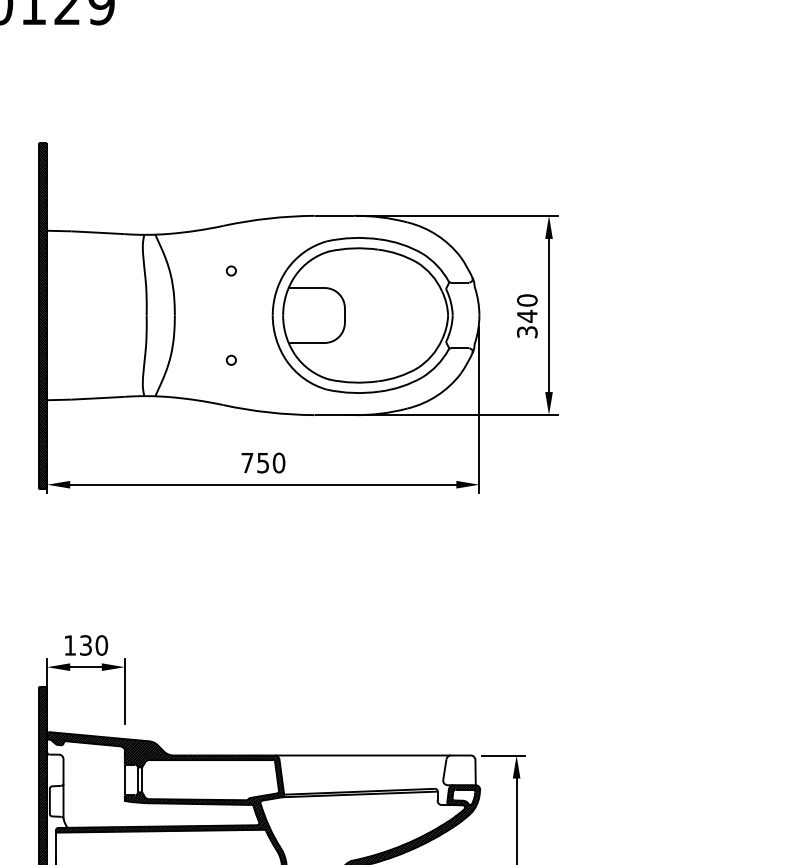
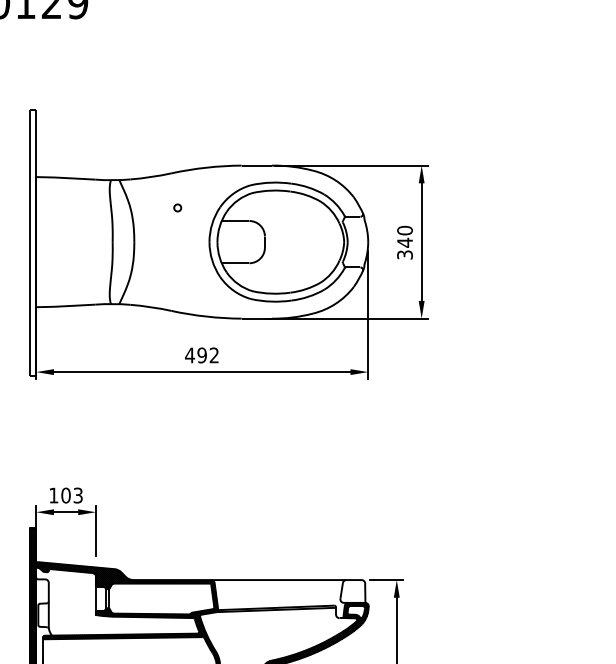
hatch: (42, 316) -> (32, 242), removed
circle: (230, 359) -> (177, 275), removed
text: (262, 462) -> (201, 355), 750 -> 492
text: (93, 645) -> (71, 495), 130 -> 103

